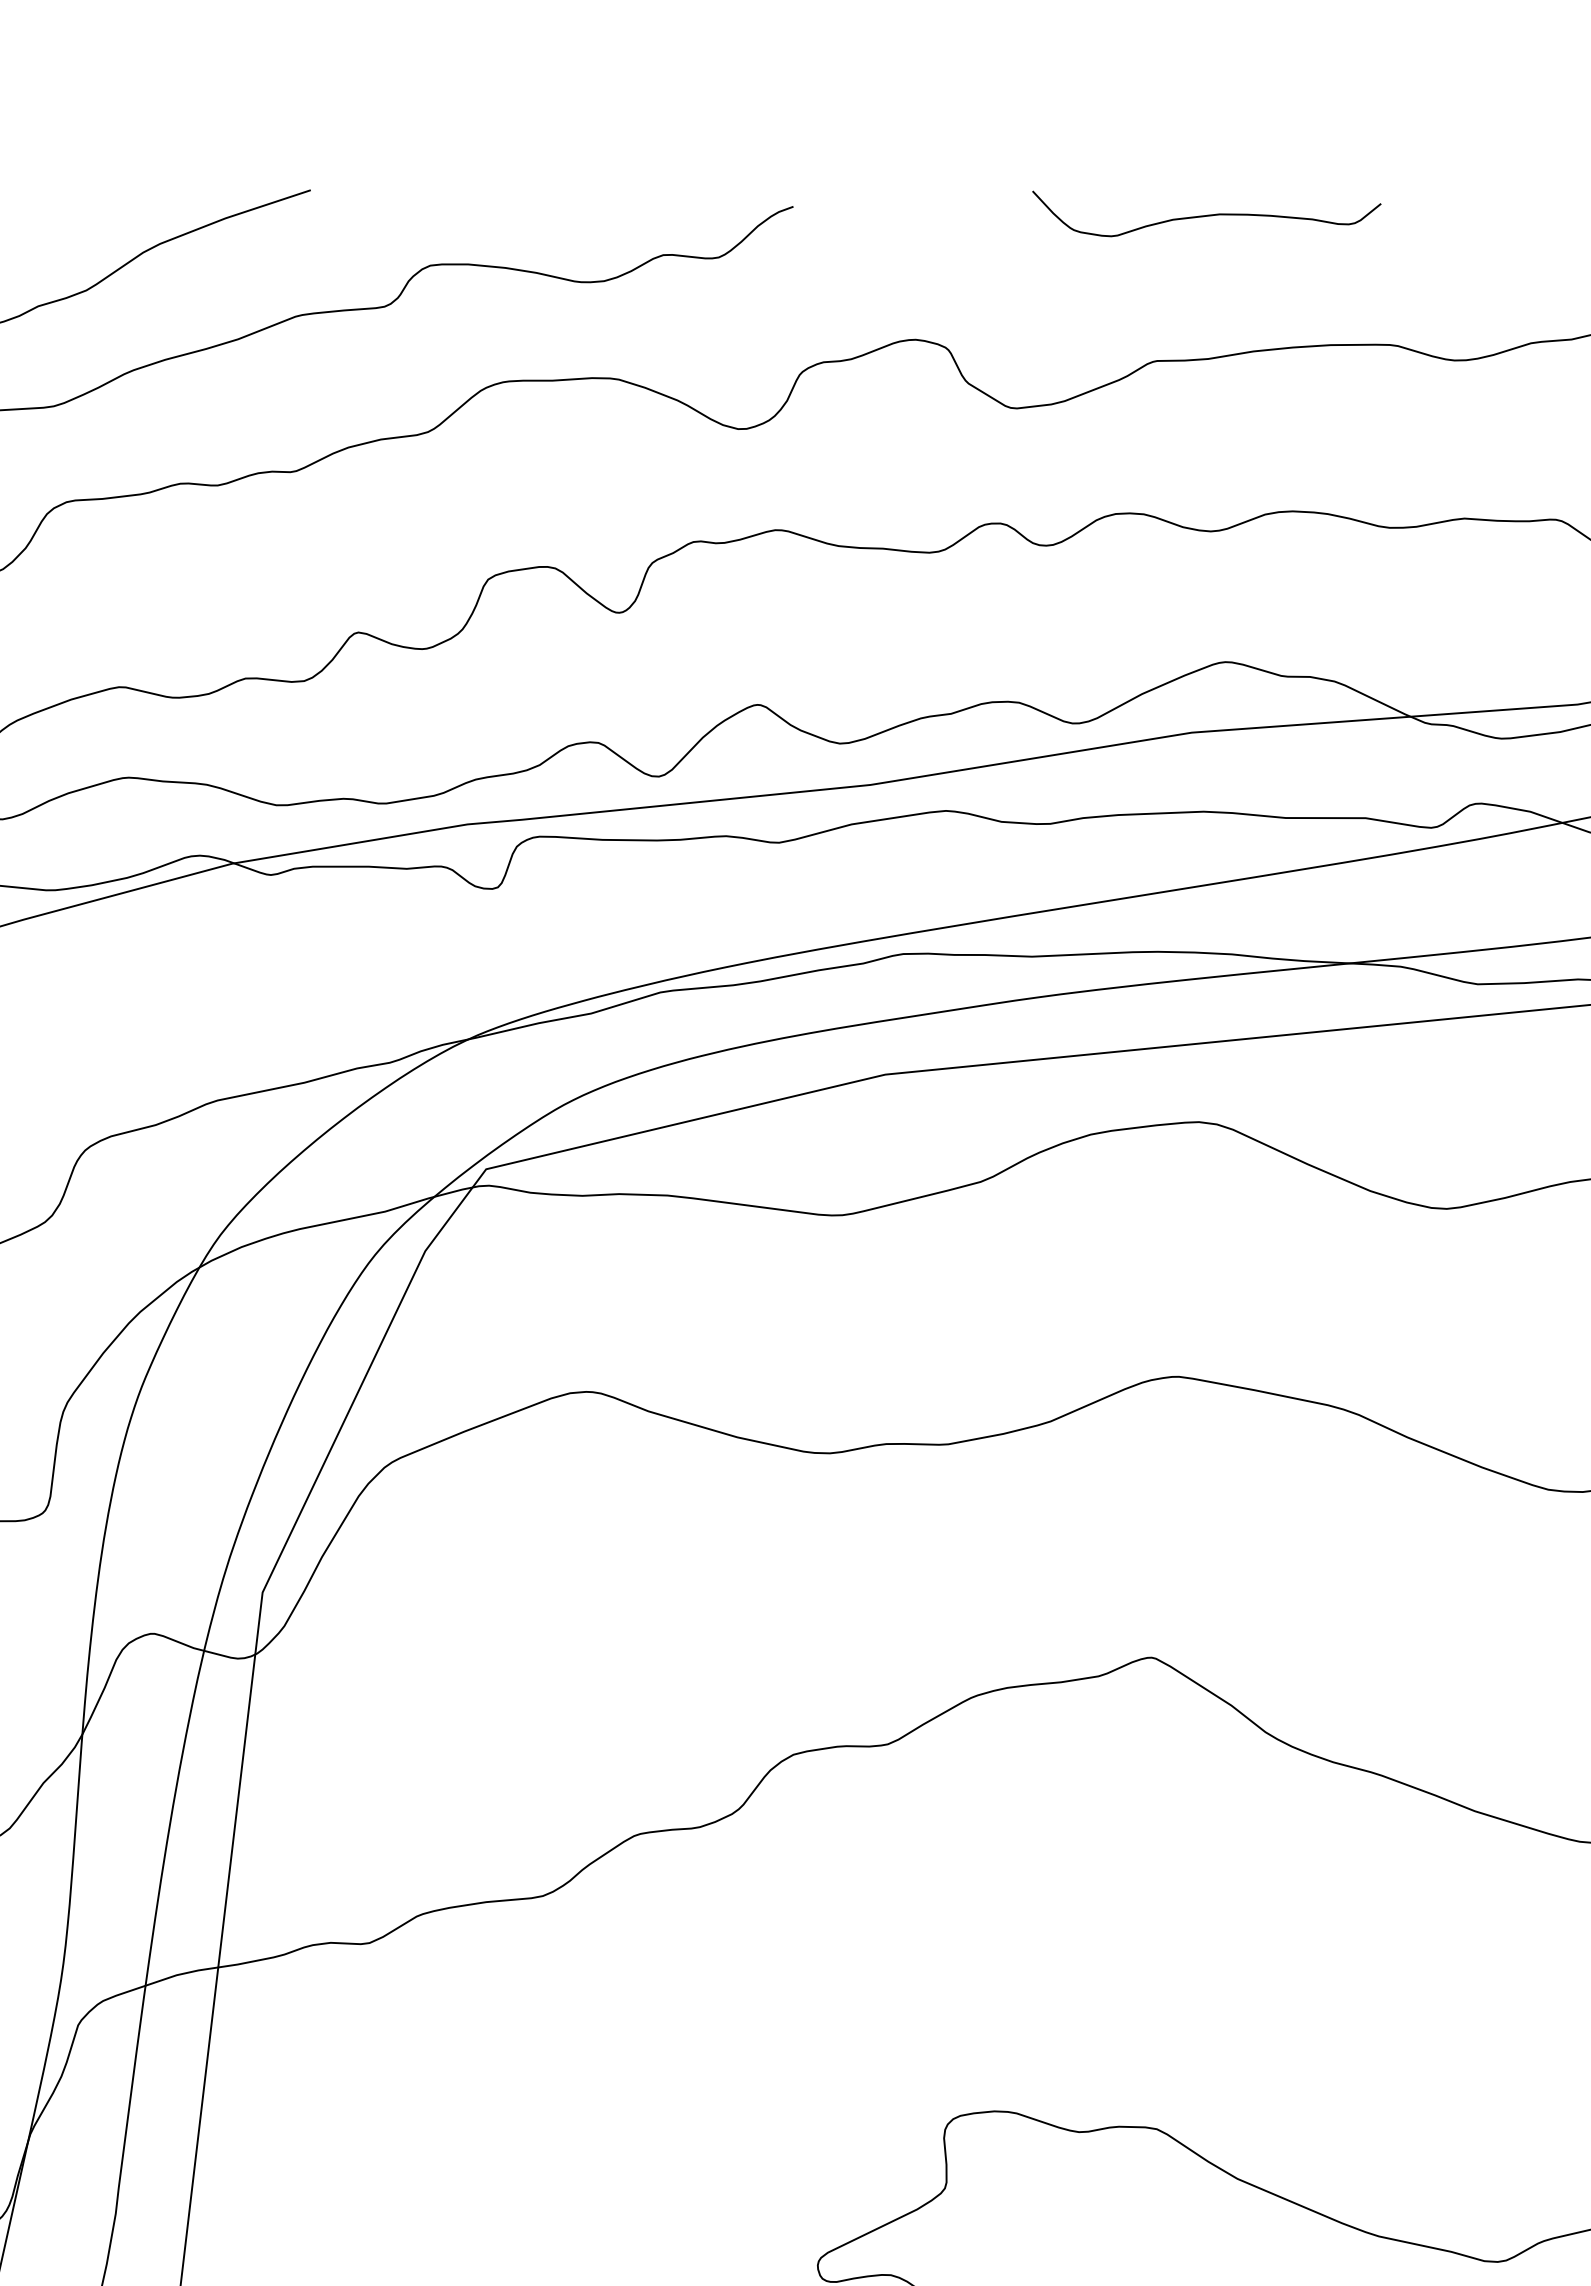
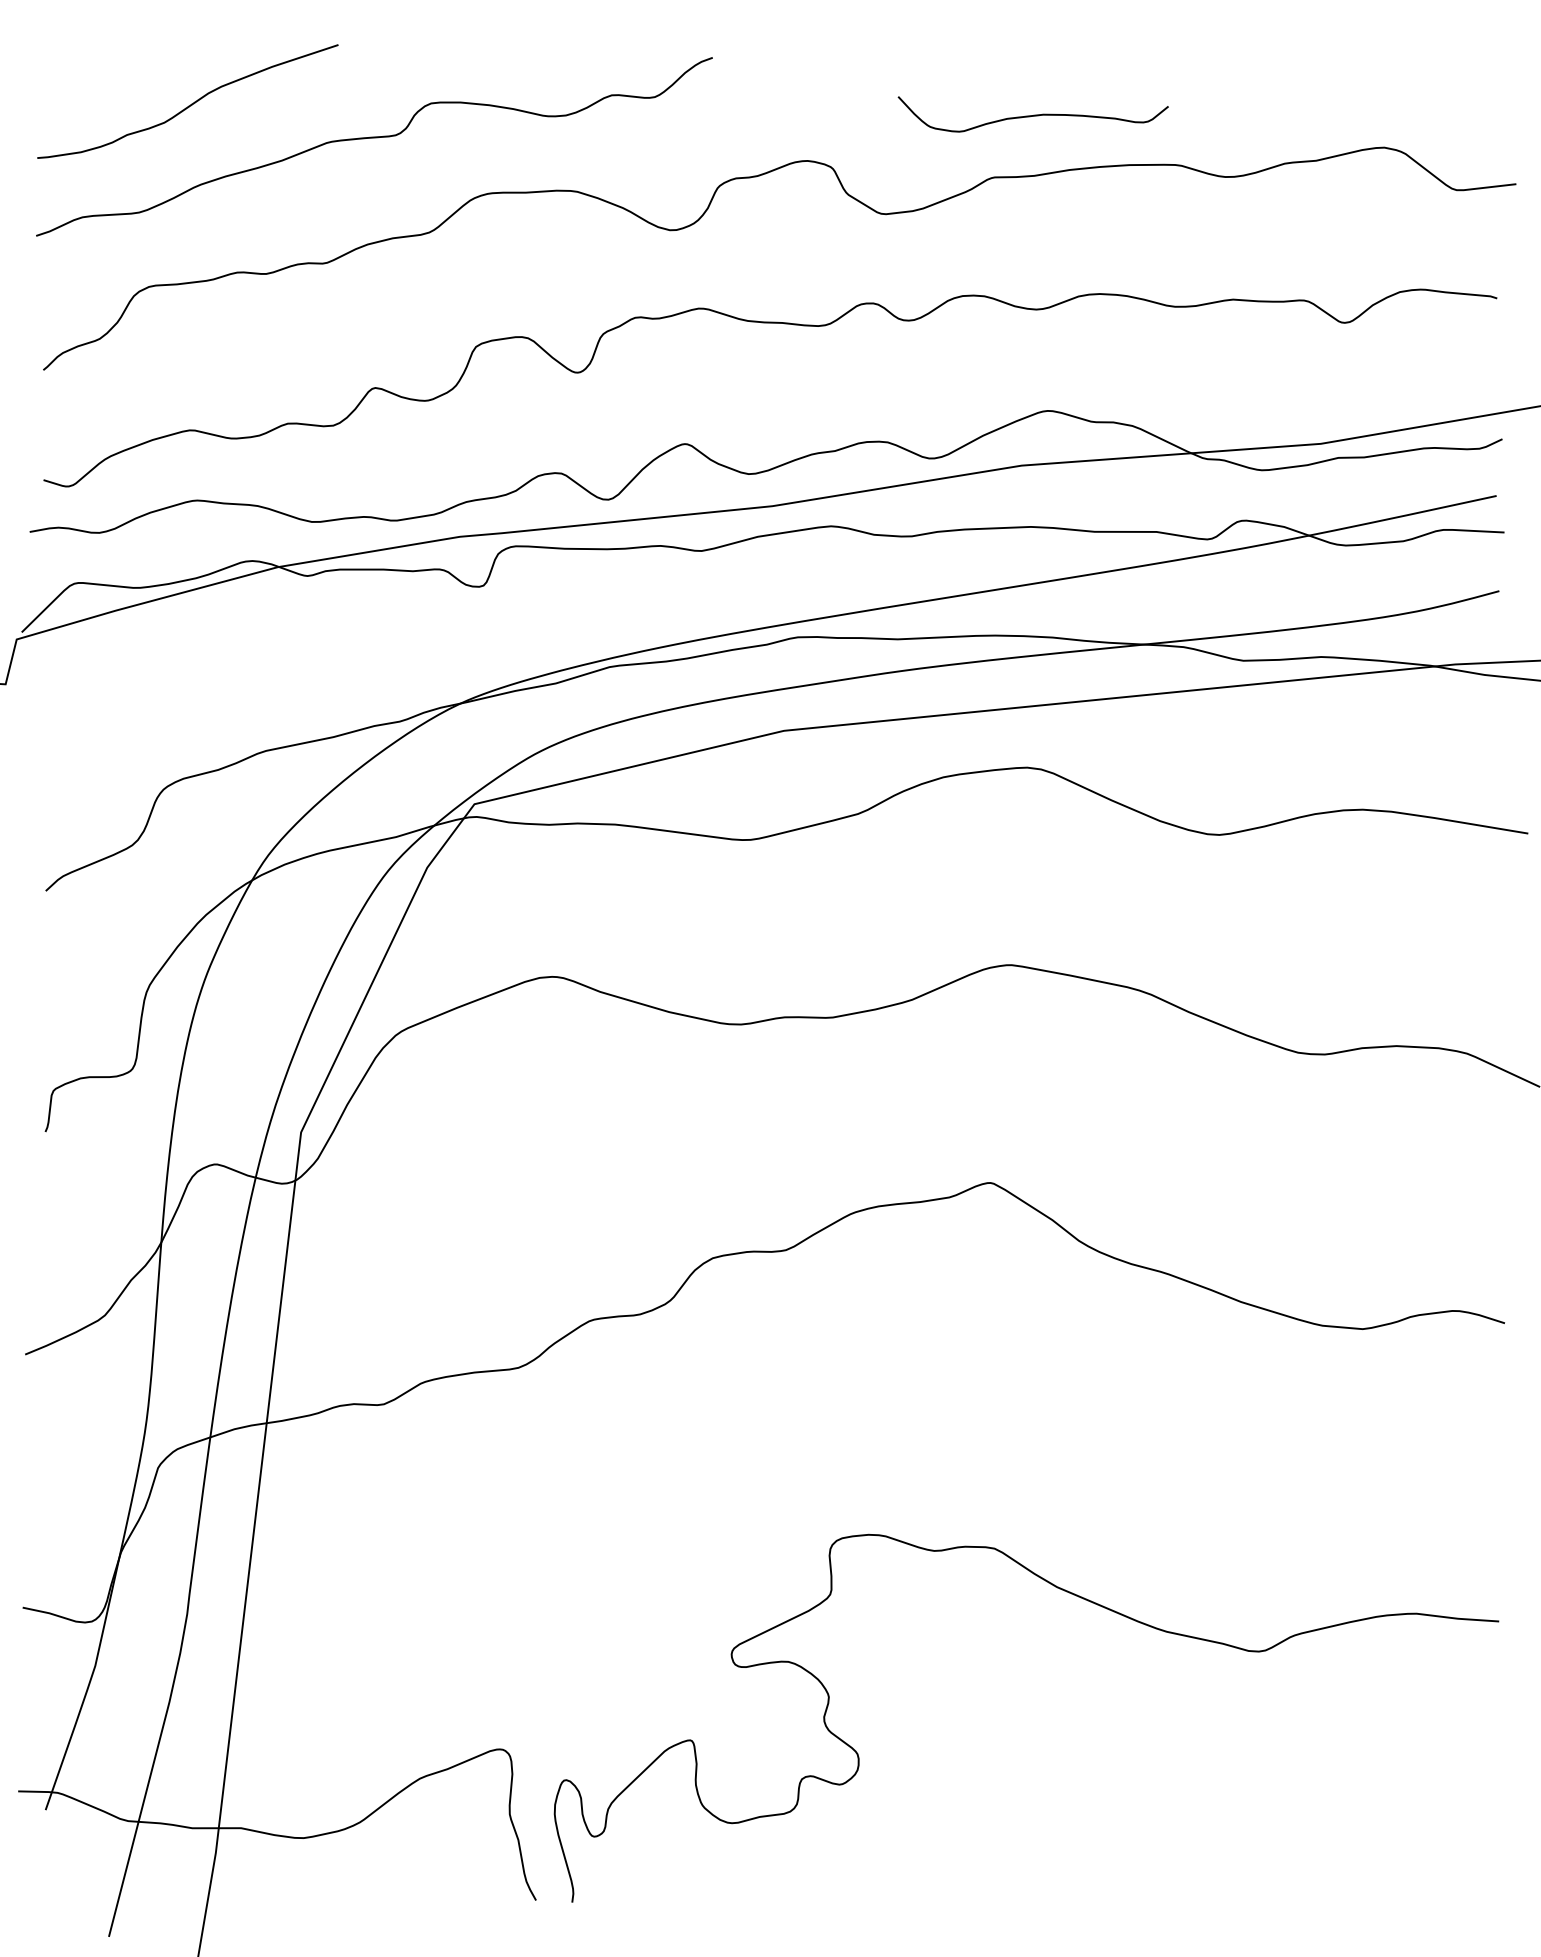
curve: (1207, 214) -> (1033, 114), moved

